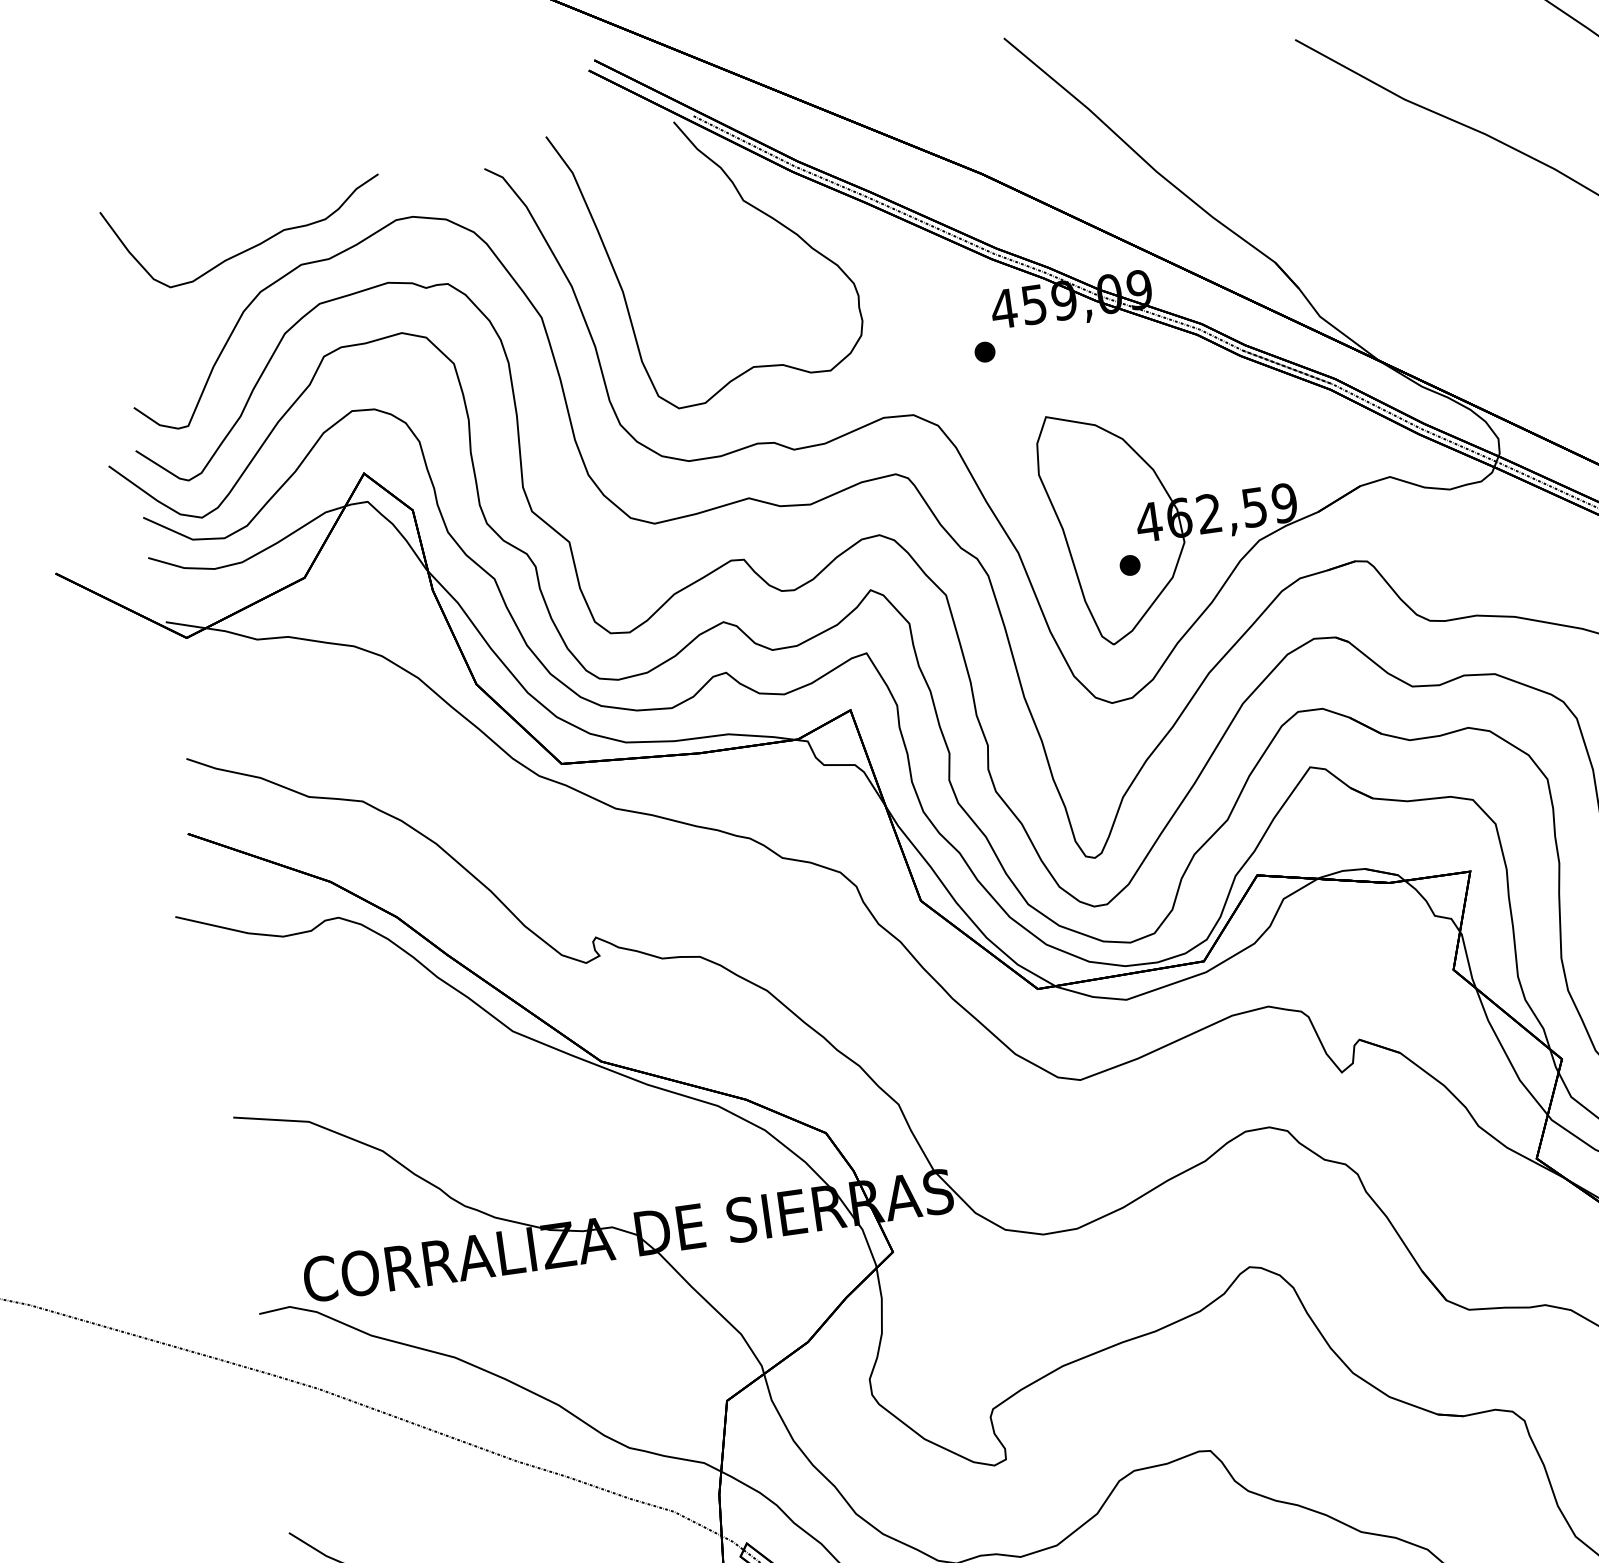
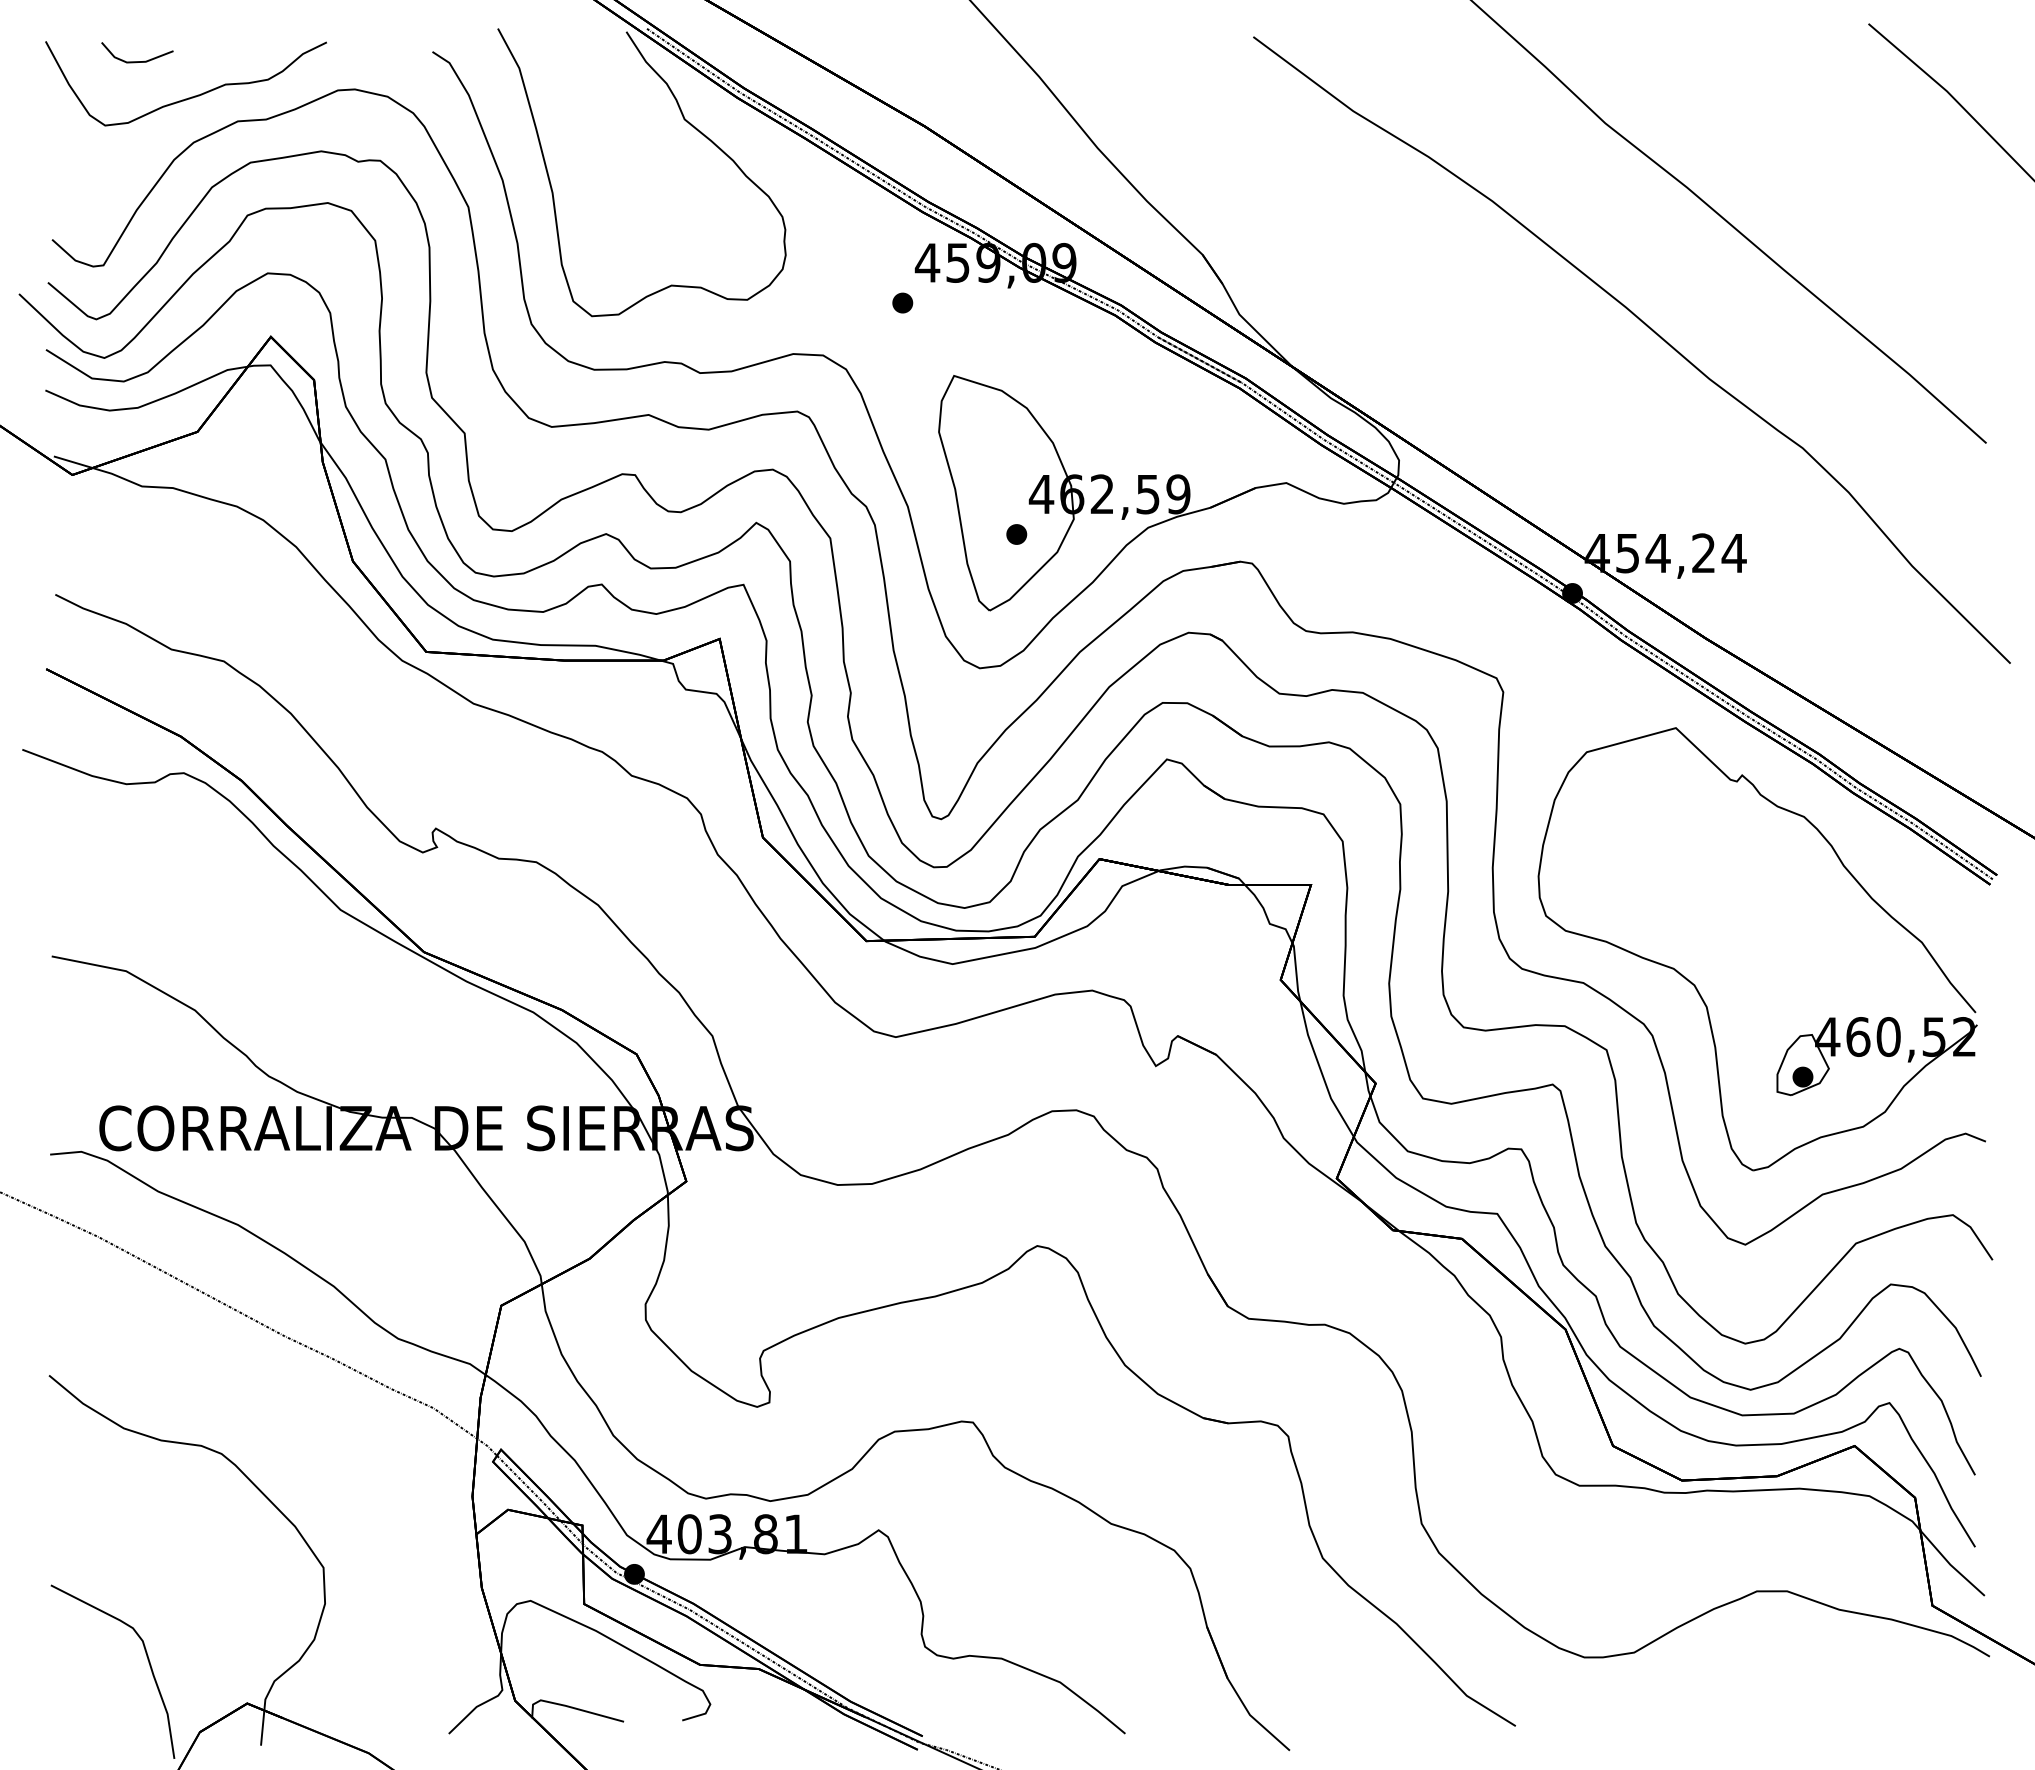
line: (193, 219) -> (137, 61), added

